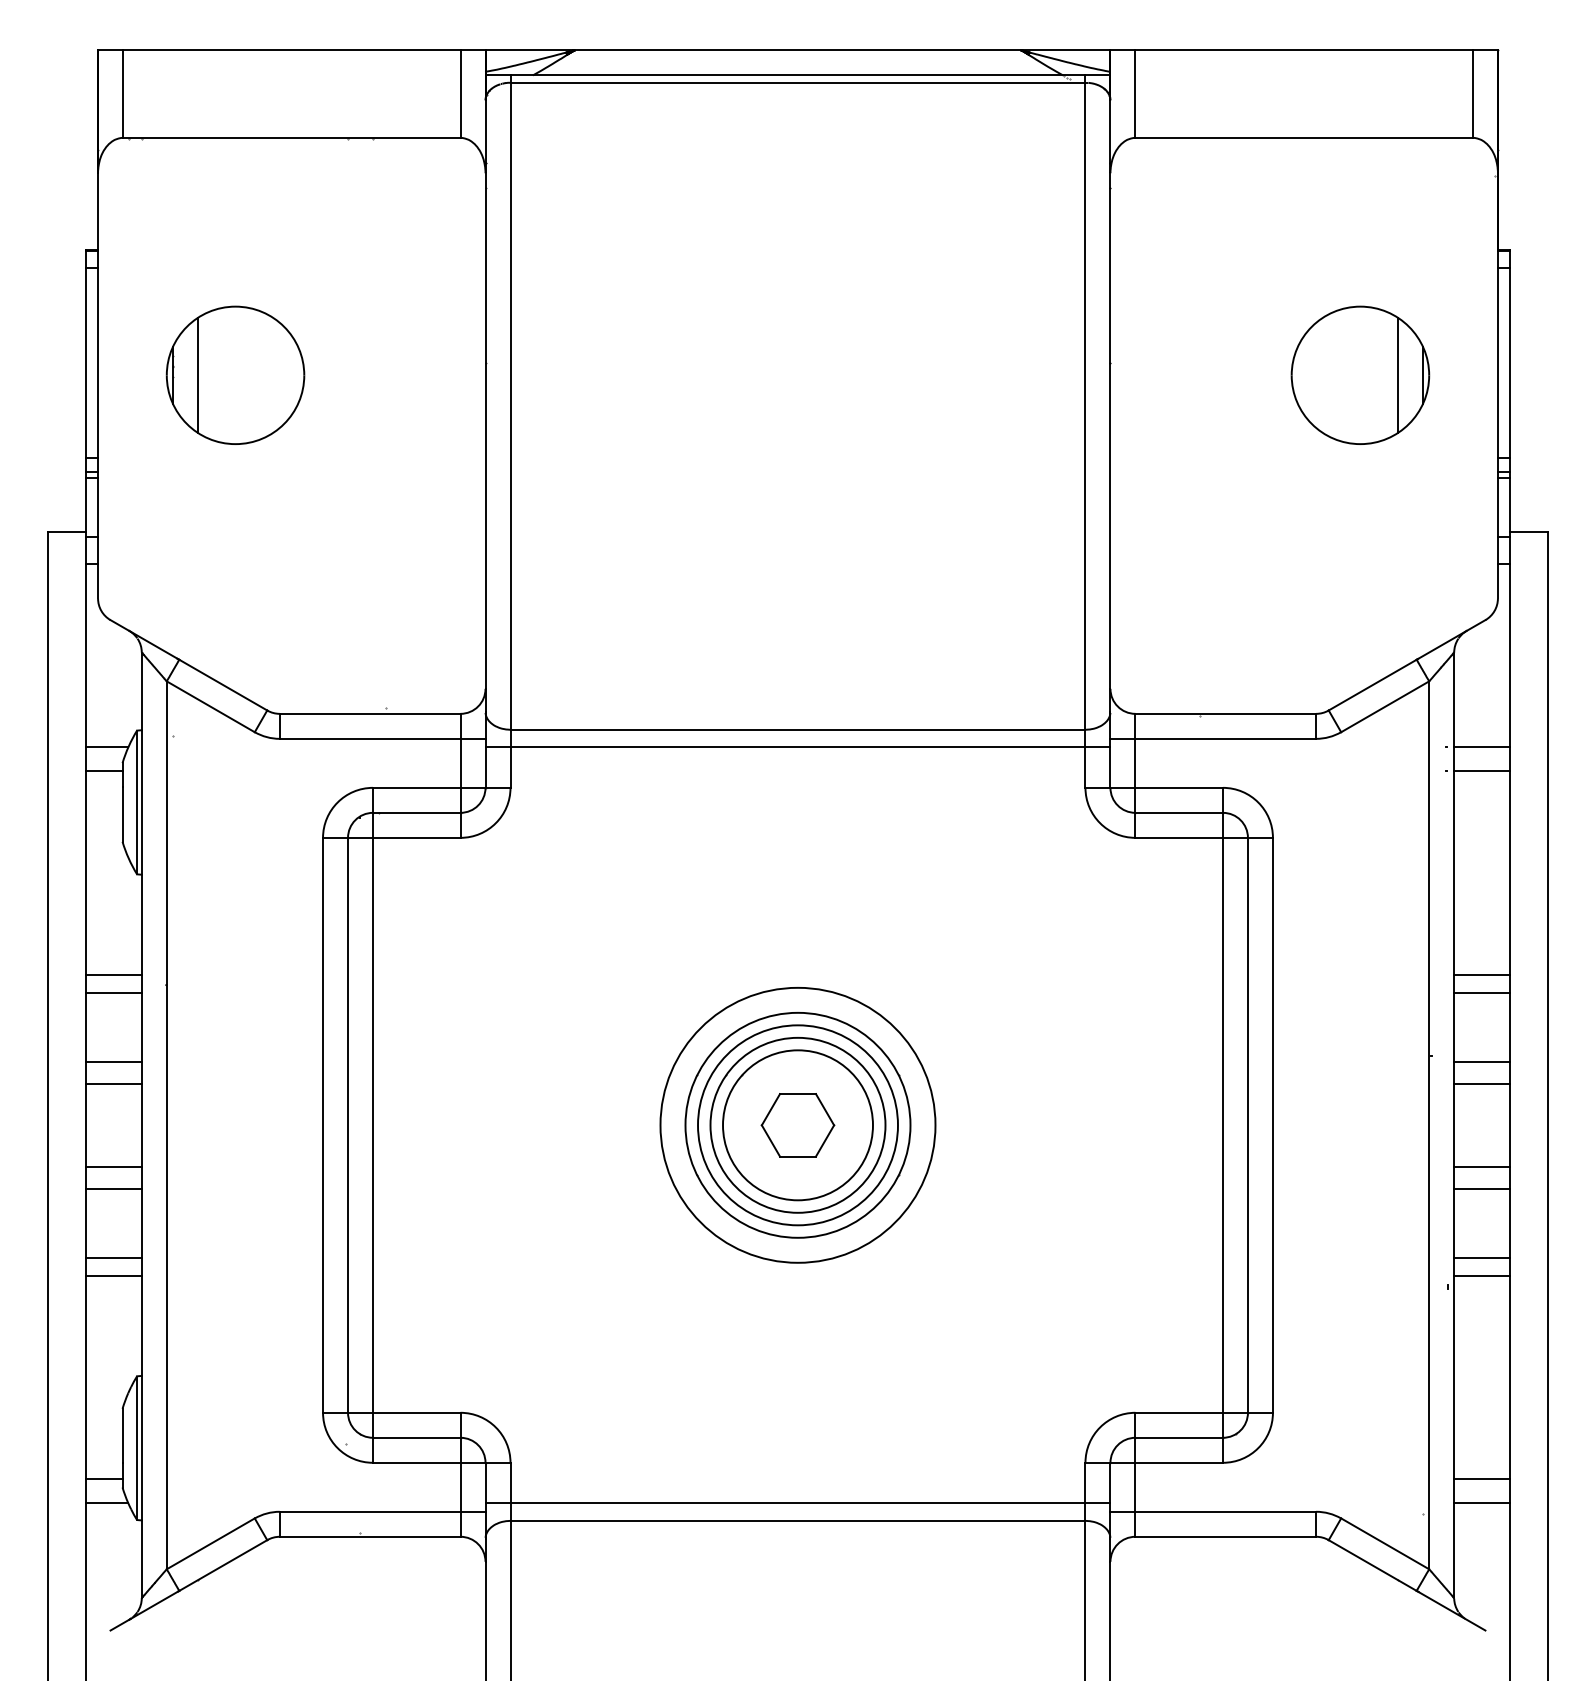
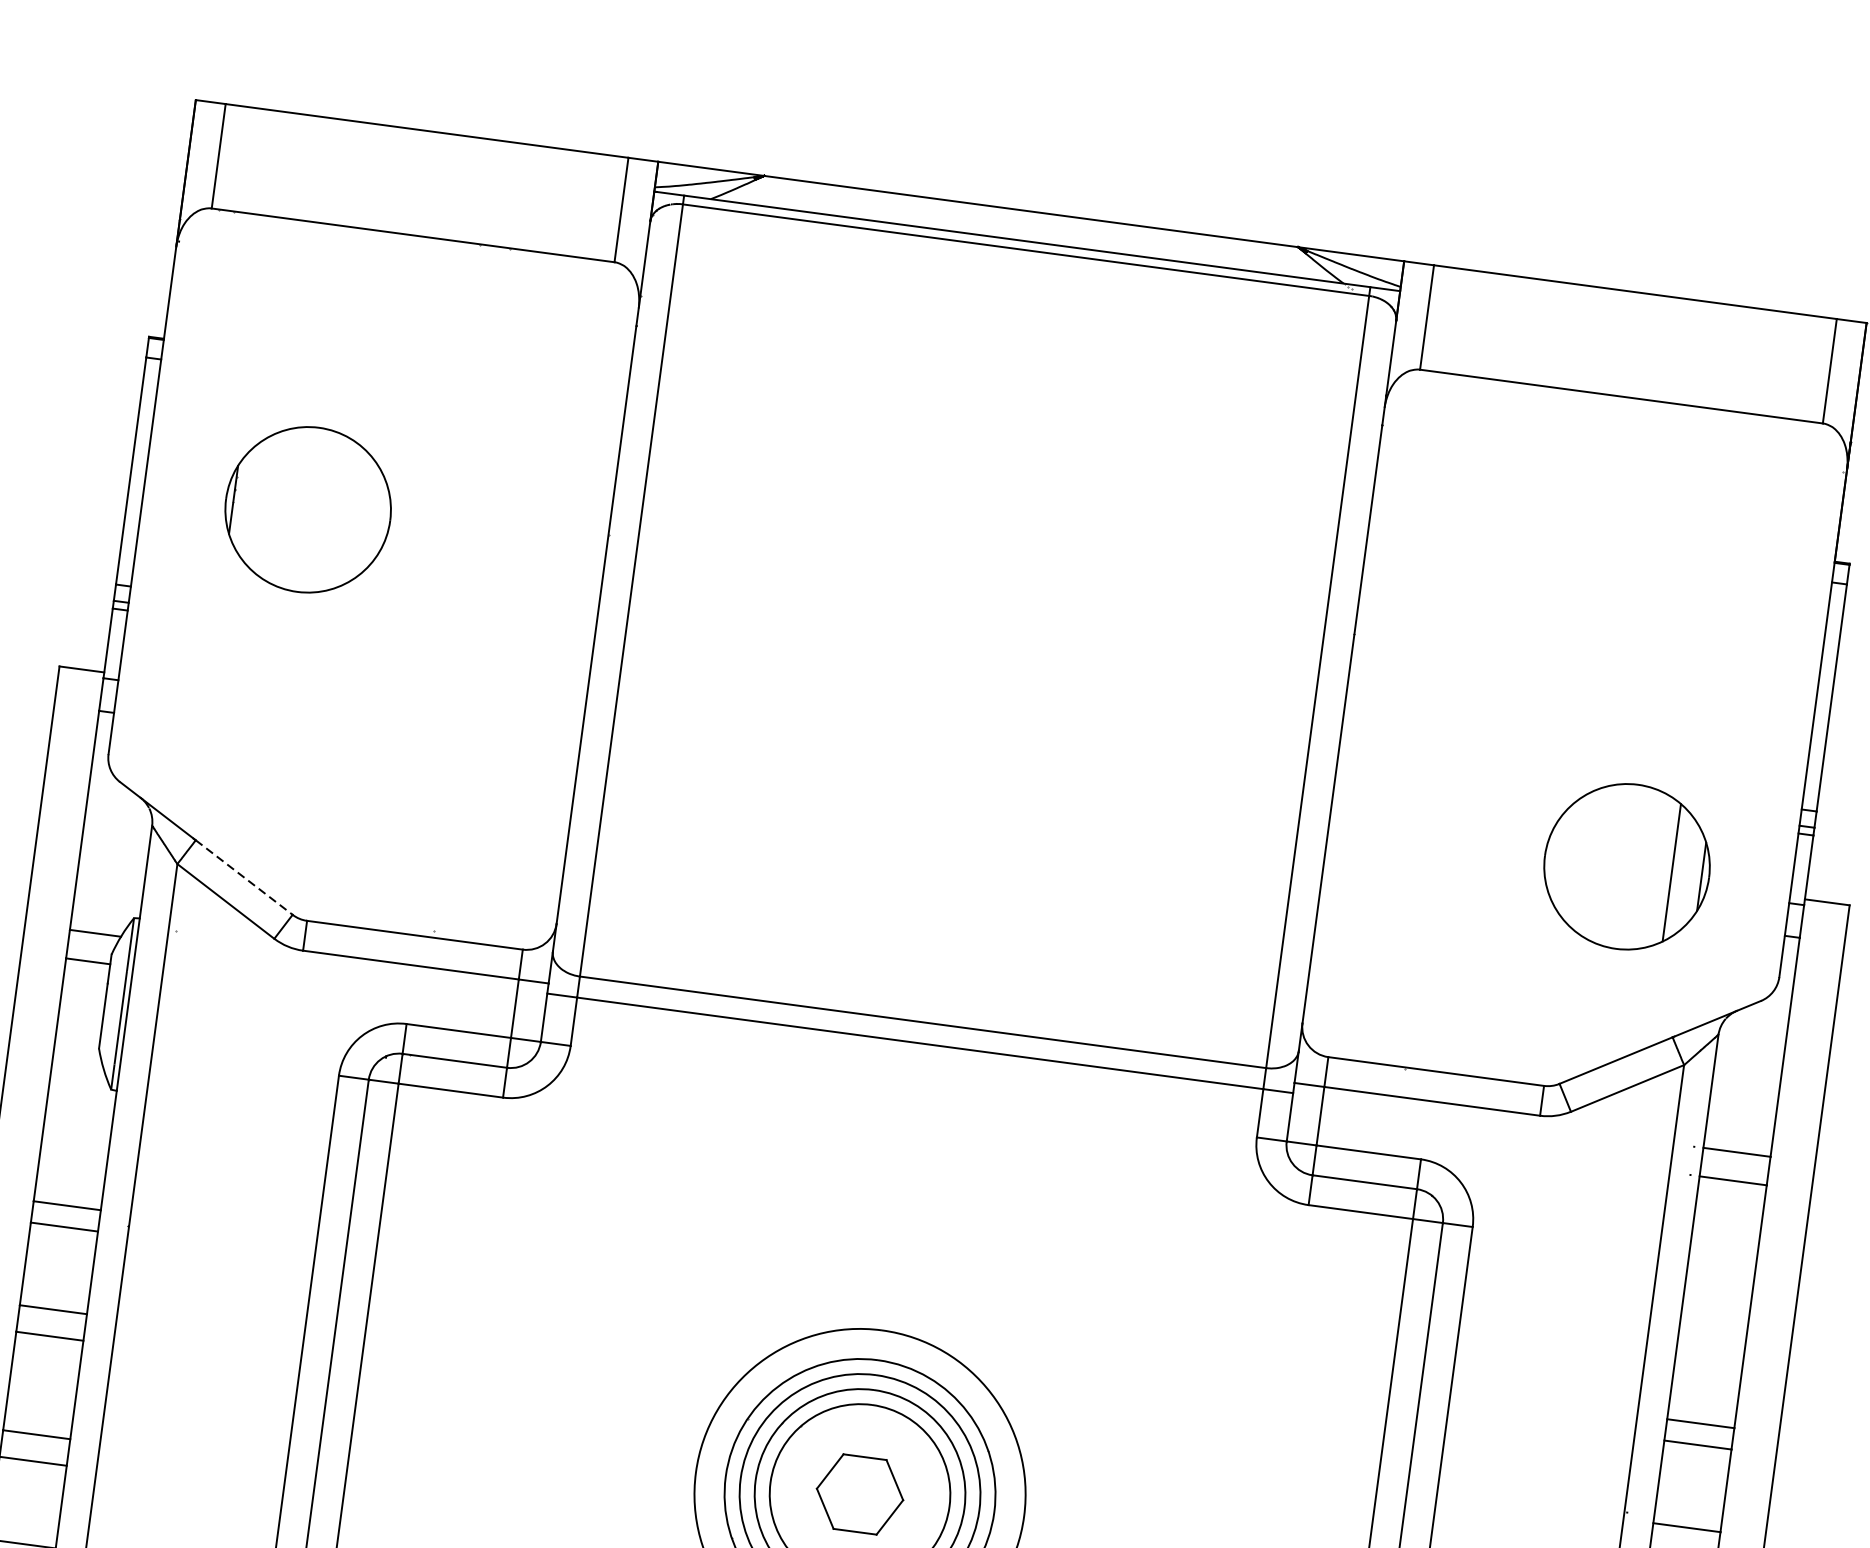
line: (198, 374) -> (264, 502), removed
part: (1360, 374) -> (1627, 865), moved
line: (223, 685) -> (244, 878), solid -> dashed

